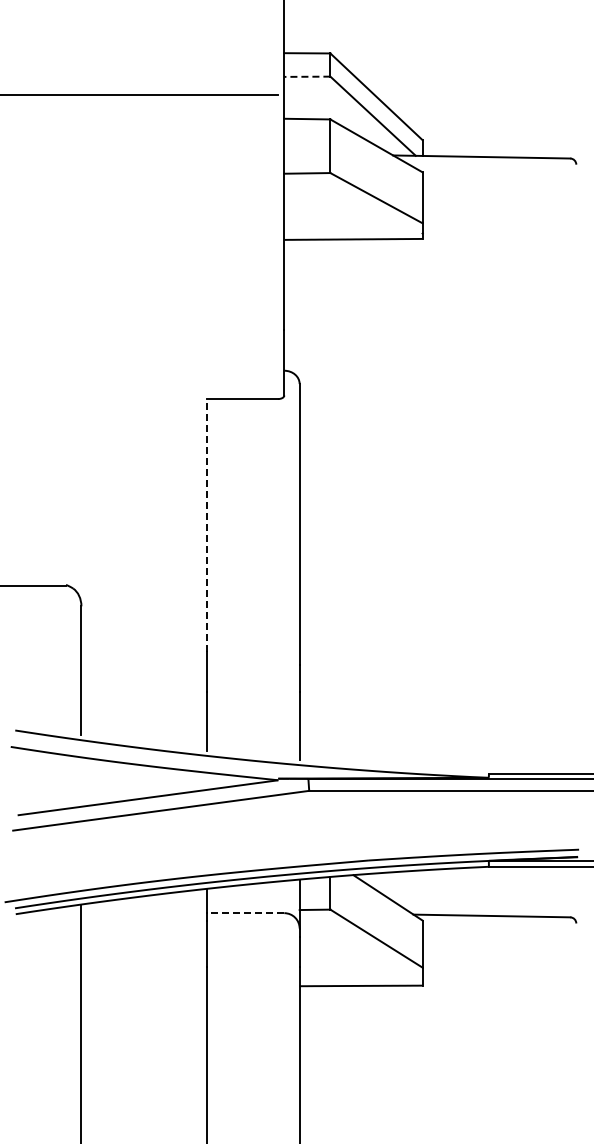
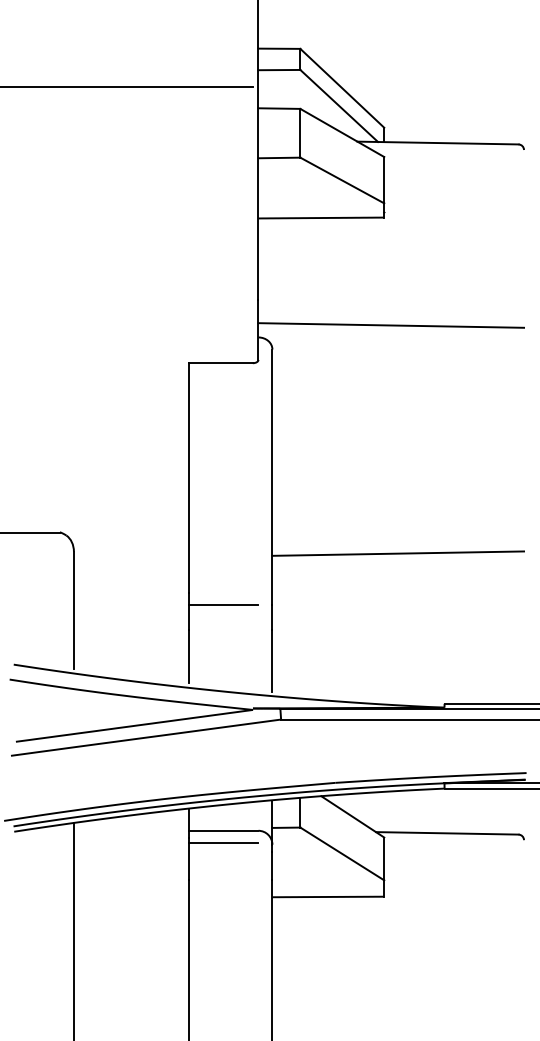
line: (306, 76) -> (278, 69), dashed -> solid
line: (430, 357) -> (391, 325), added
line: (207, 524) -> (188, 477), dashed -> solid
line: (437, 608) -> (397, 553), added
line: (245, 665) -> (223, 605), added
line: (245, 913) -> (223, 831), dashed -> solid
line: (245, 926) -> (223, 842), added

